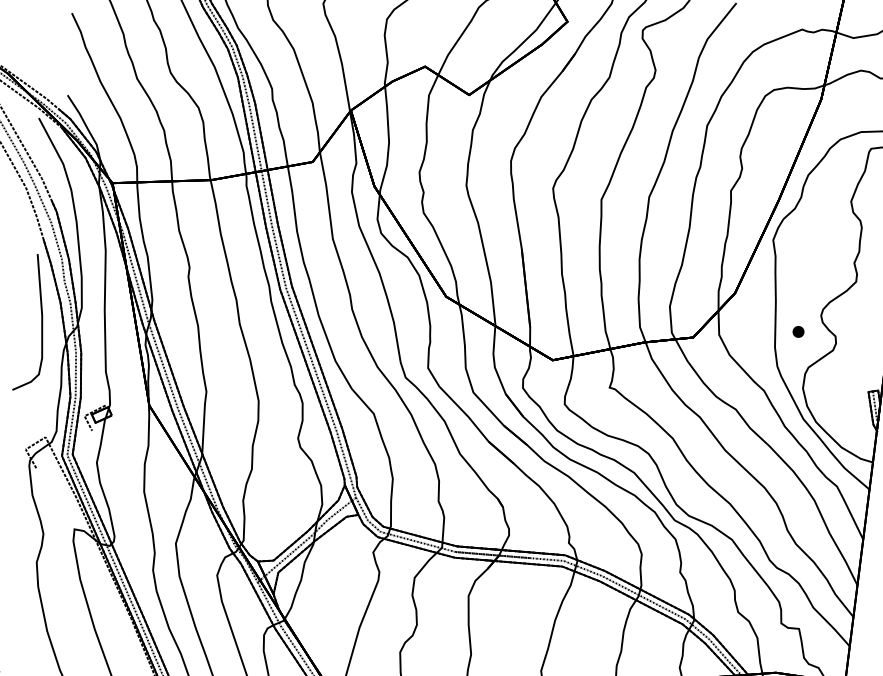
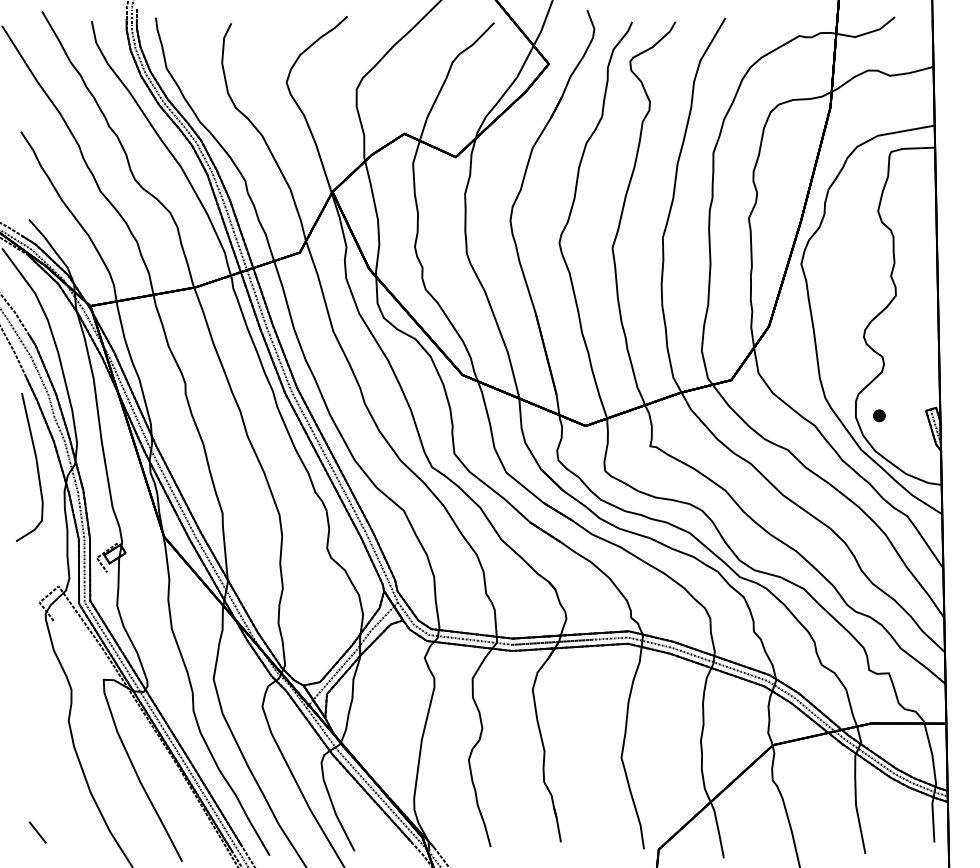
part: (798, 331) -> (879, 415), moved

